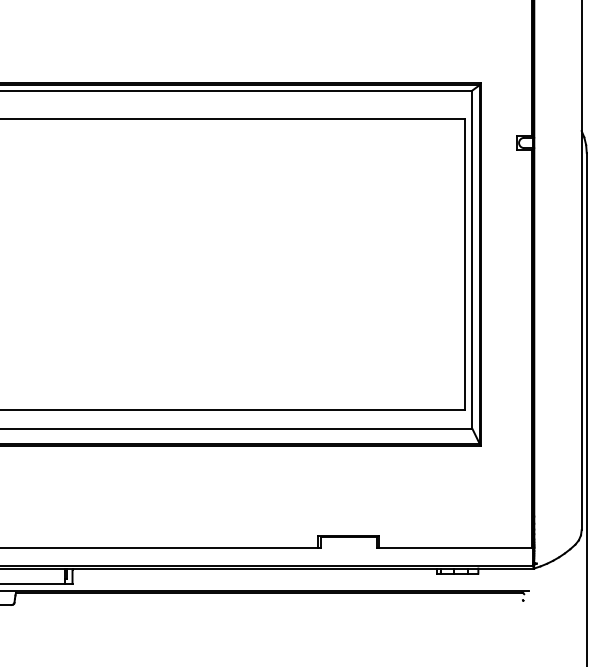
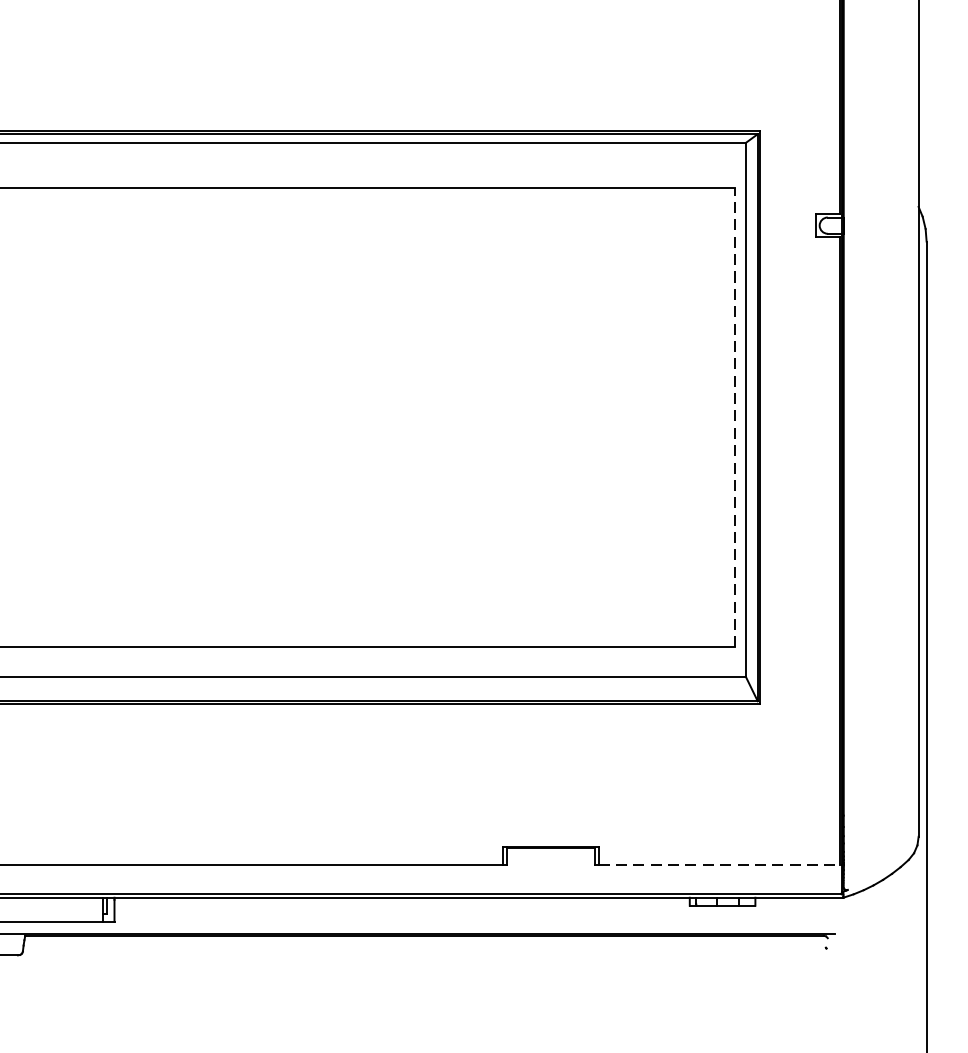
line: (465, 264) -> (735, 417), solid -> dashed
line: (455, 548) -> (719, 866), solid -> dashed

